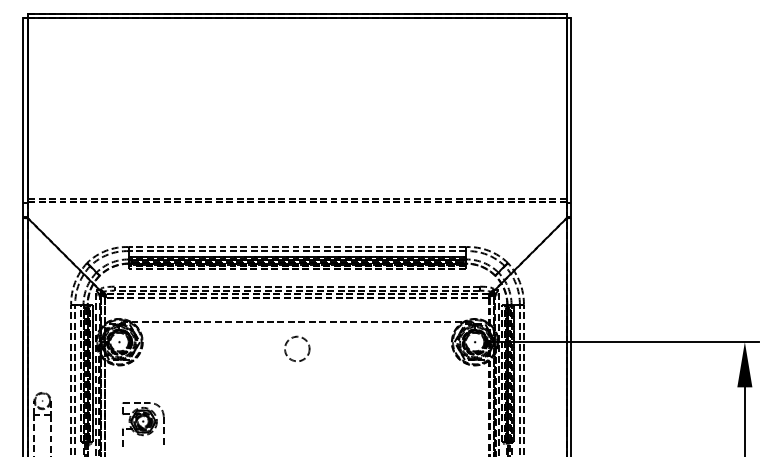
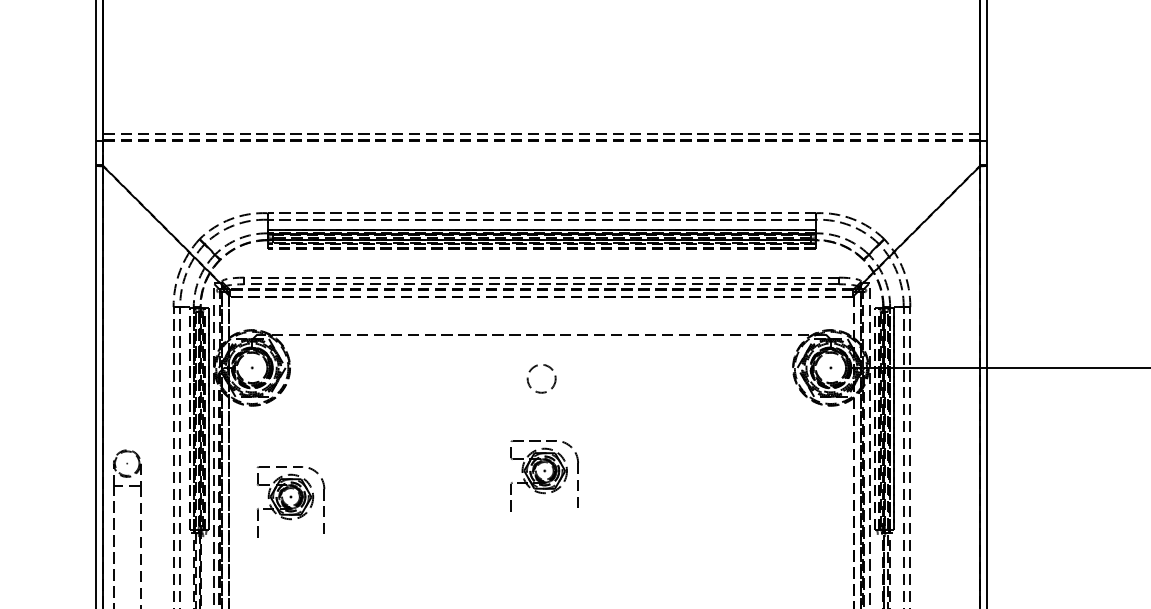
circle: (297, 348) -> (541, 378), size x0.7
part: (299, 408) -> (545, 475), added

